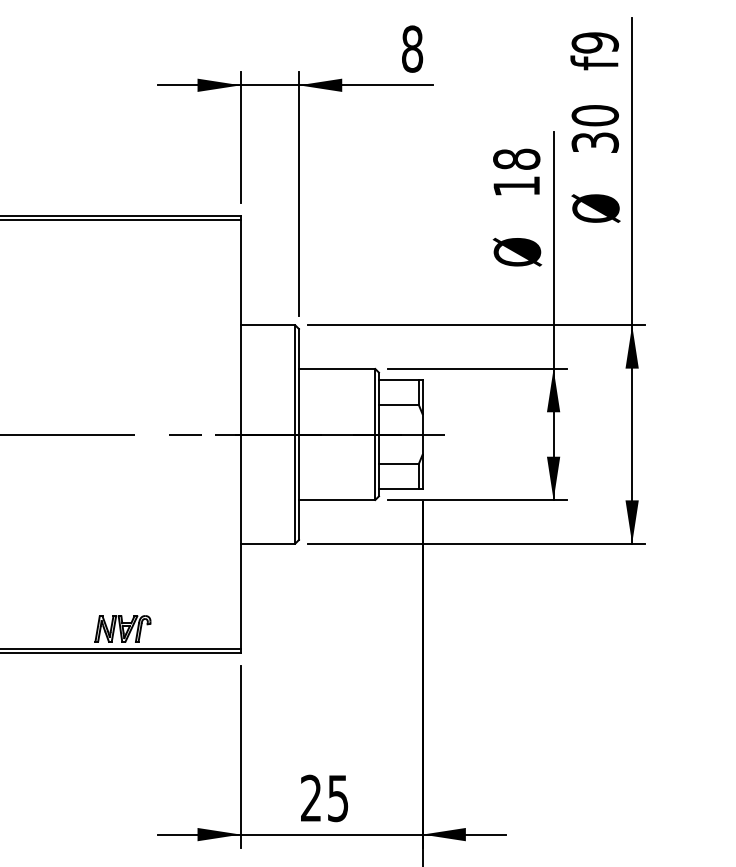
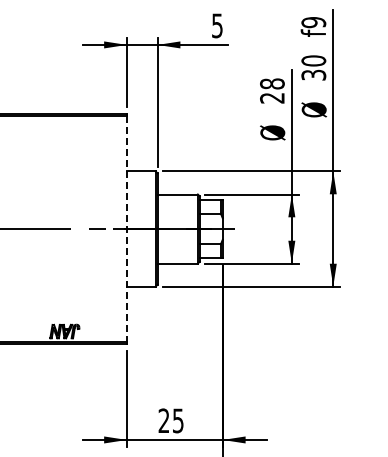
text: (412, 48) -> (217, 25), 8 -> 5
text: (516, 186) -> (272, 98), 18 -> 28
line: (239, 435) -> (126, 229), solid -> dashed

